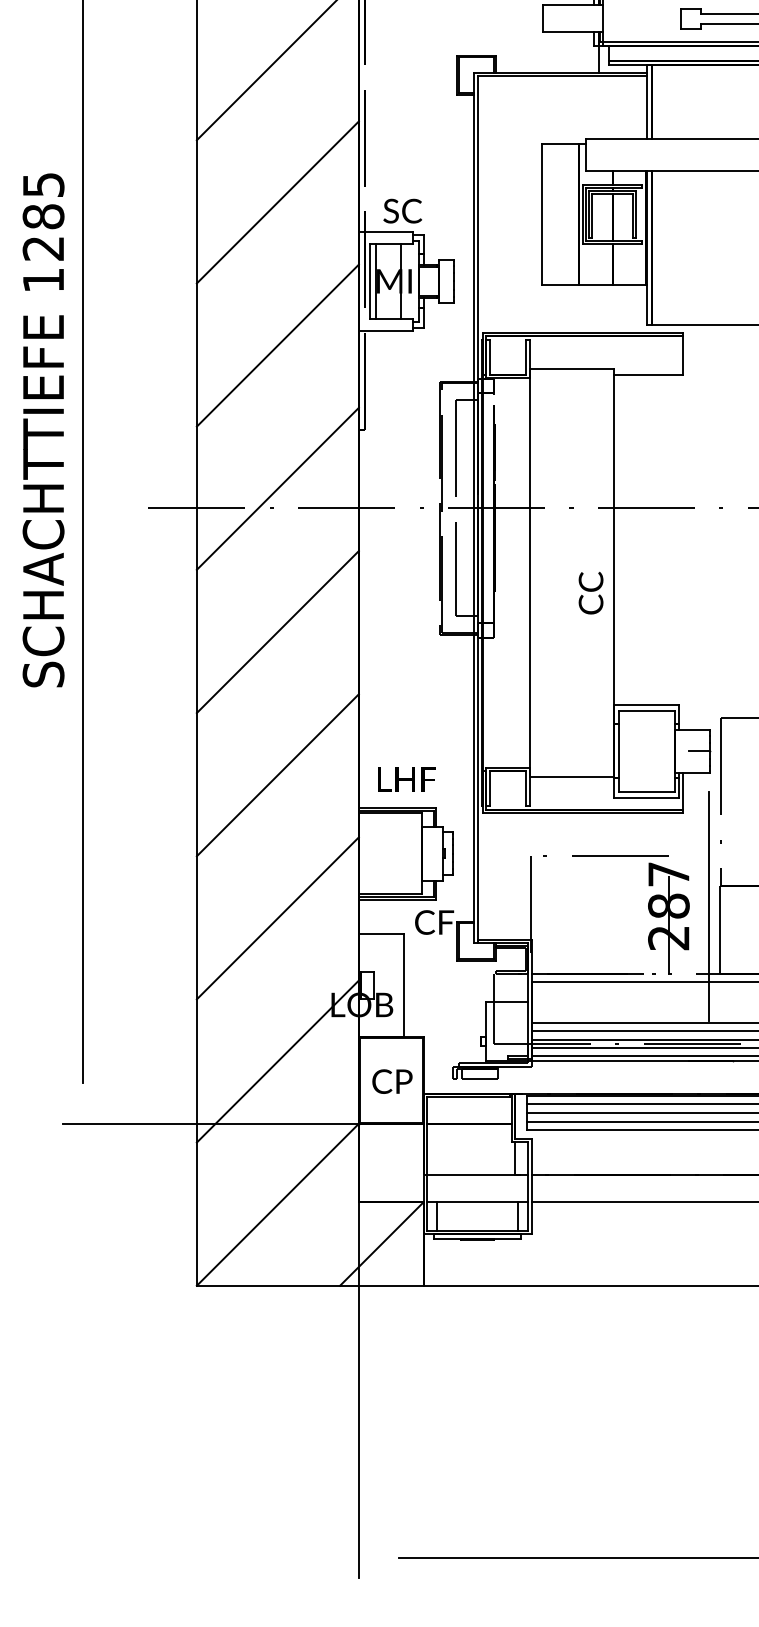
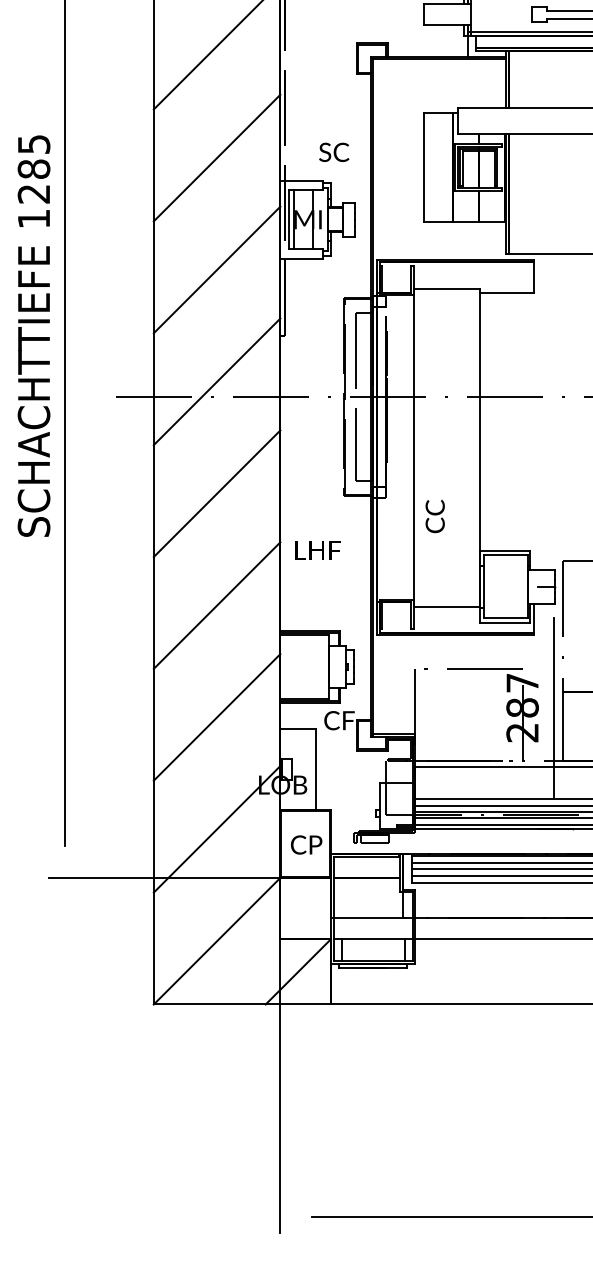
text: (402, 210) -> (334, 151), moved
text: (590, 592) -> (434, 515), moved
text: (406, 779) -> (317, 550), moved

